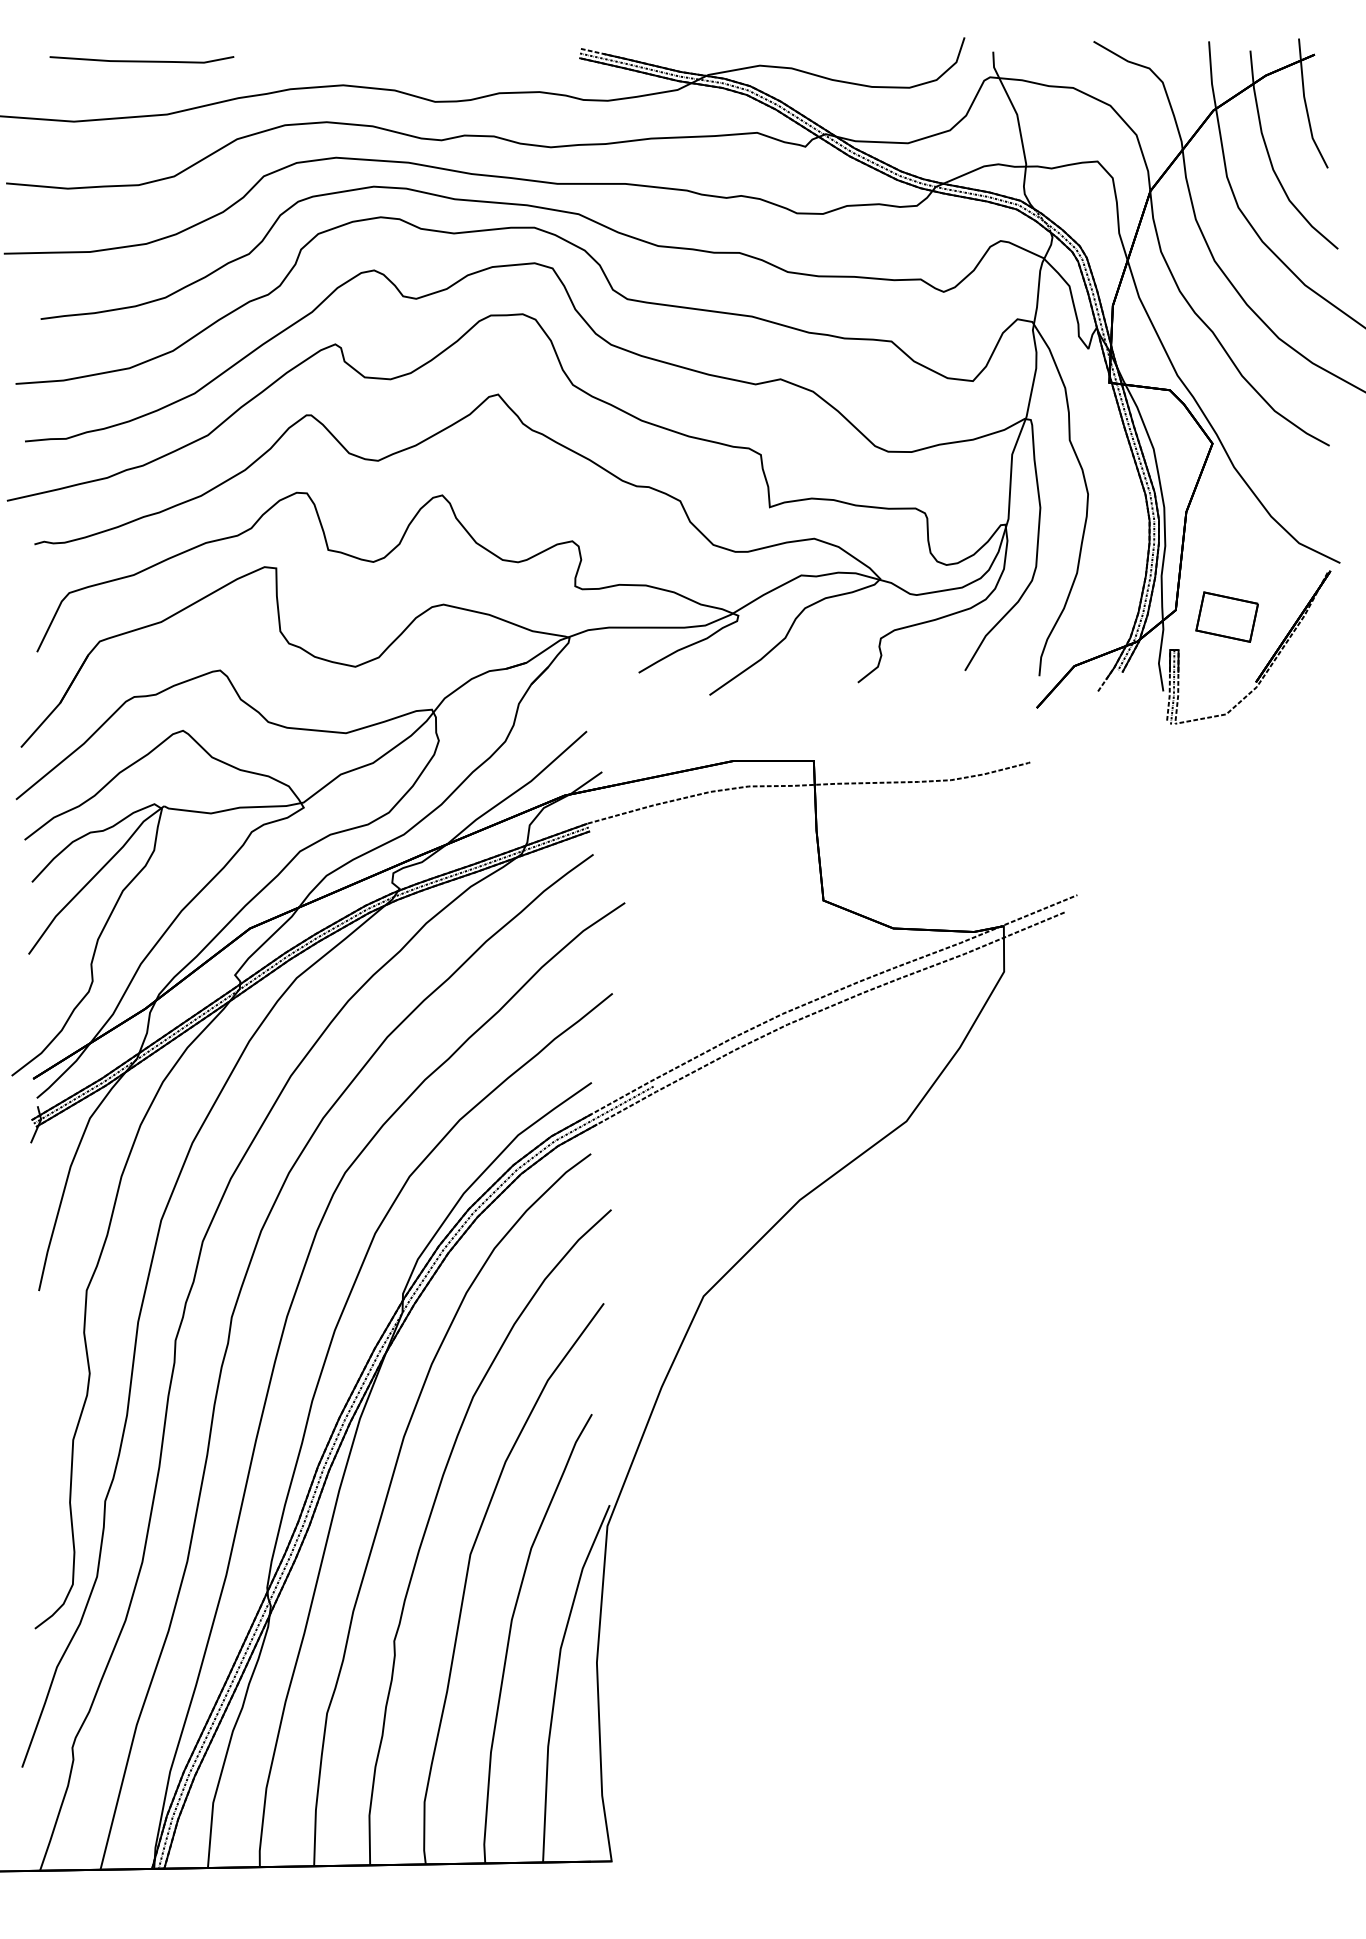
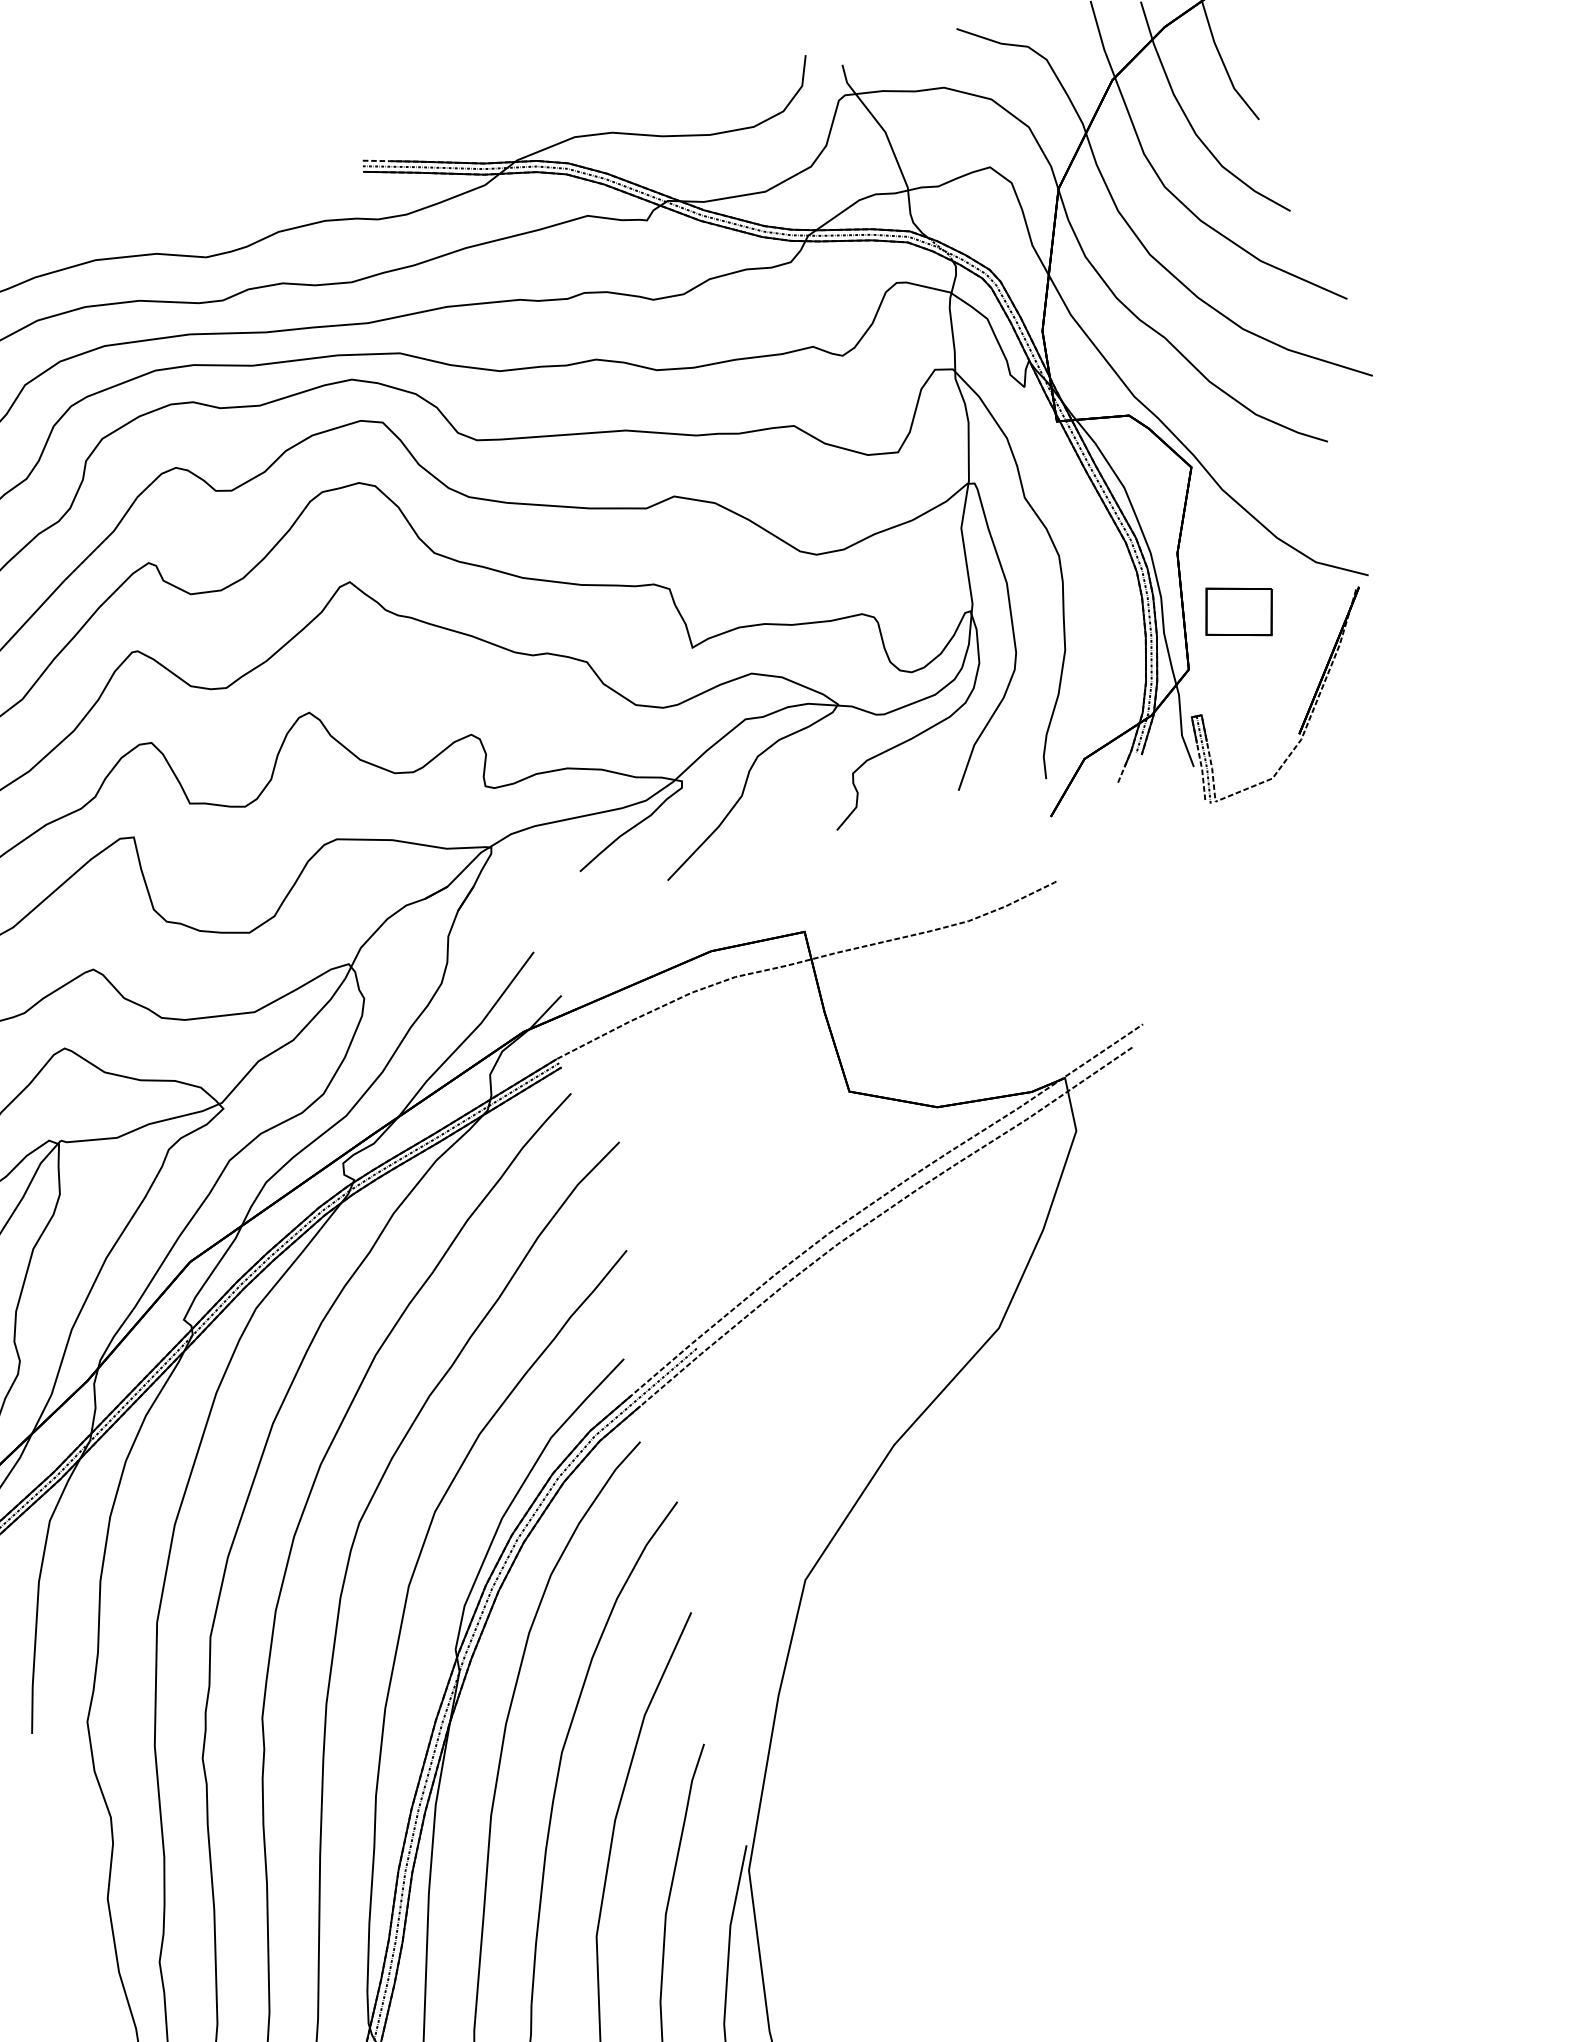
part: (1226, 616) -> (1238, 611), moved

